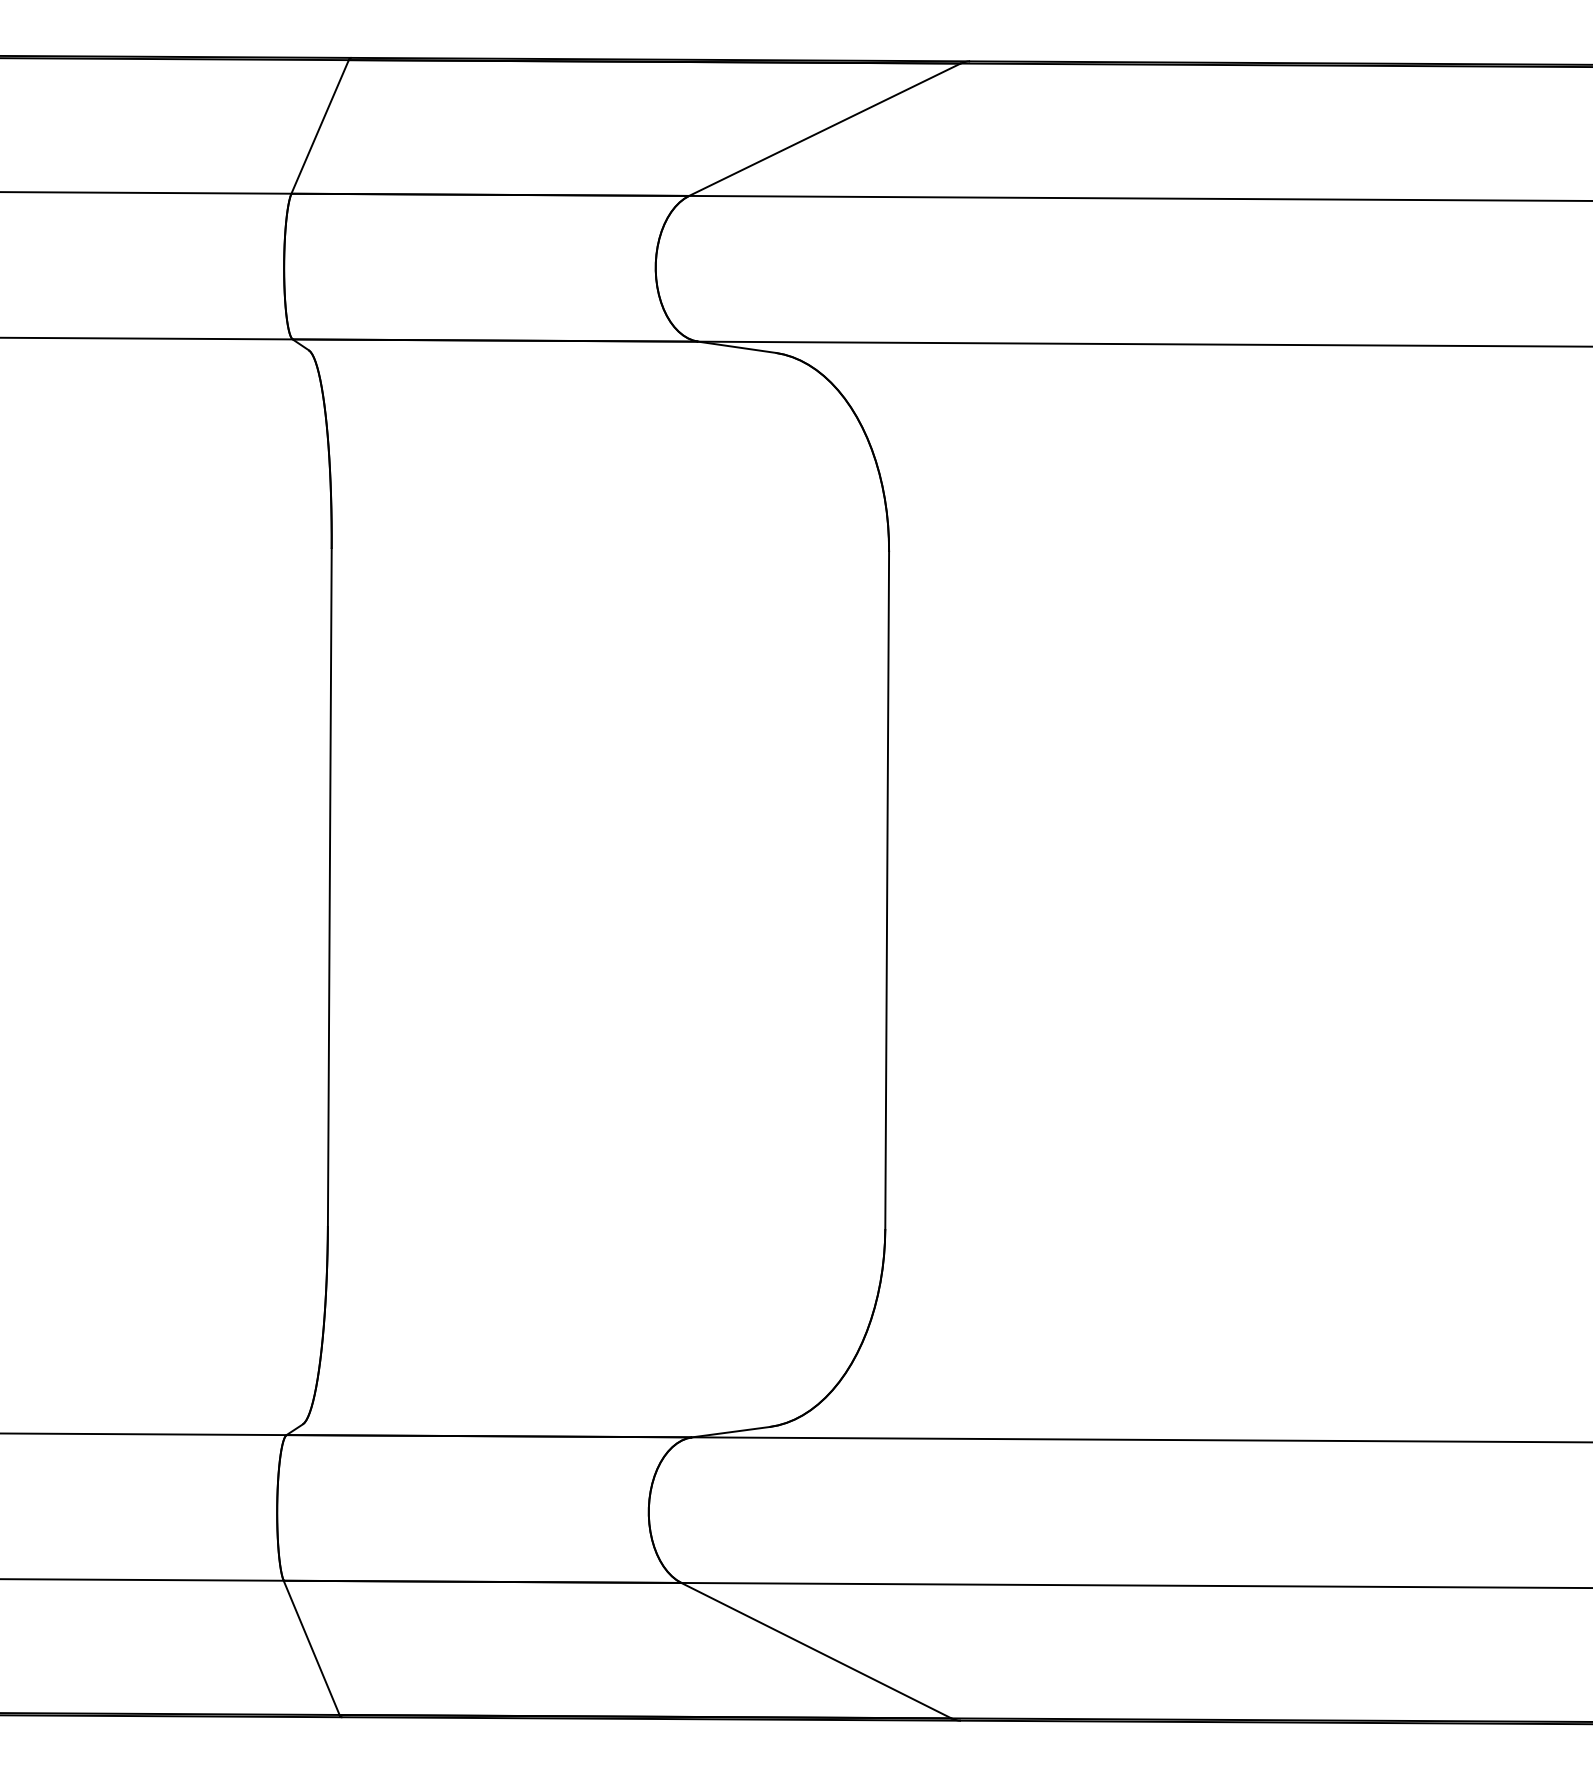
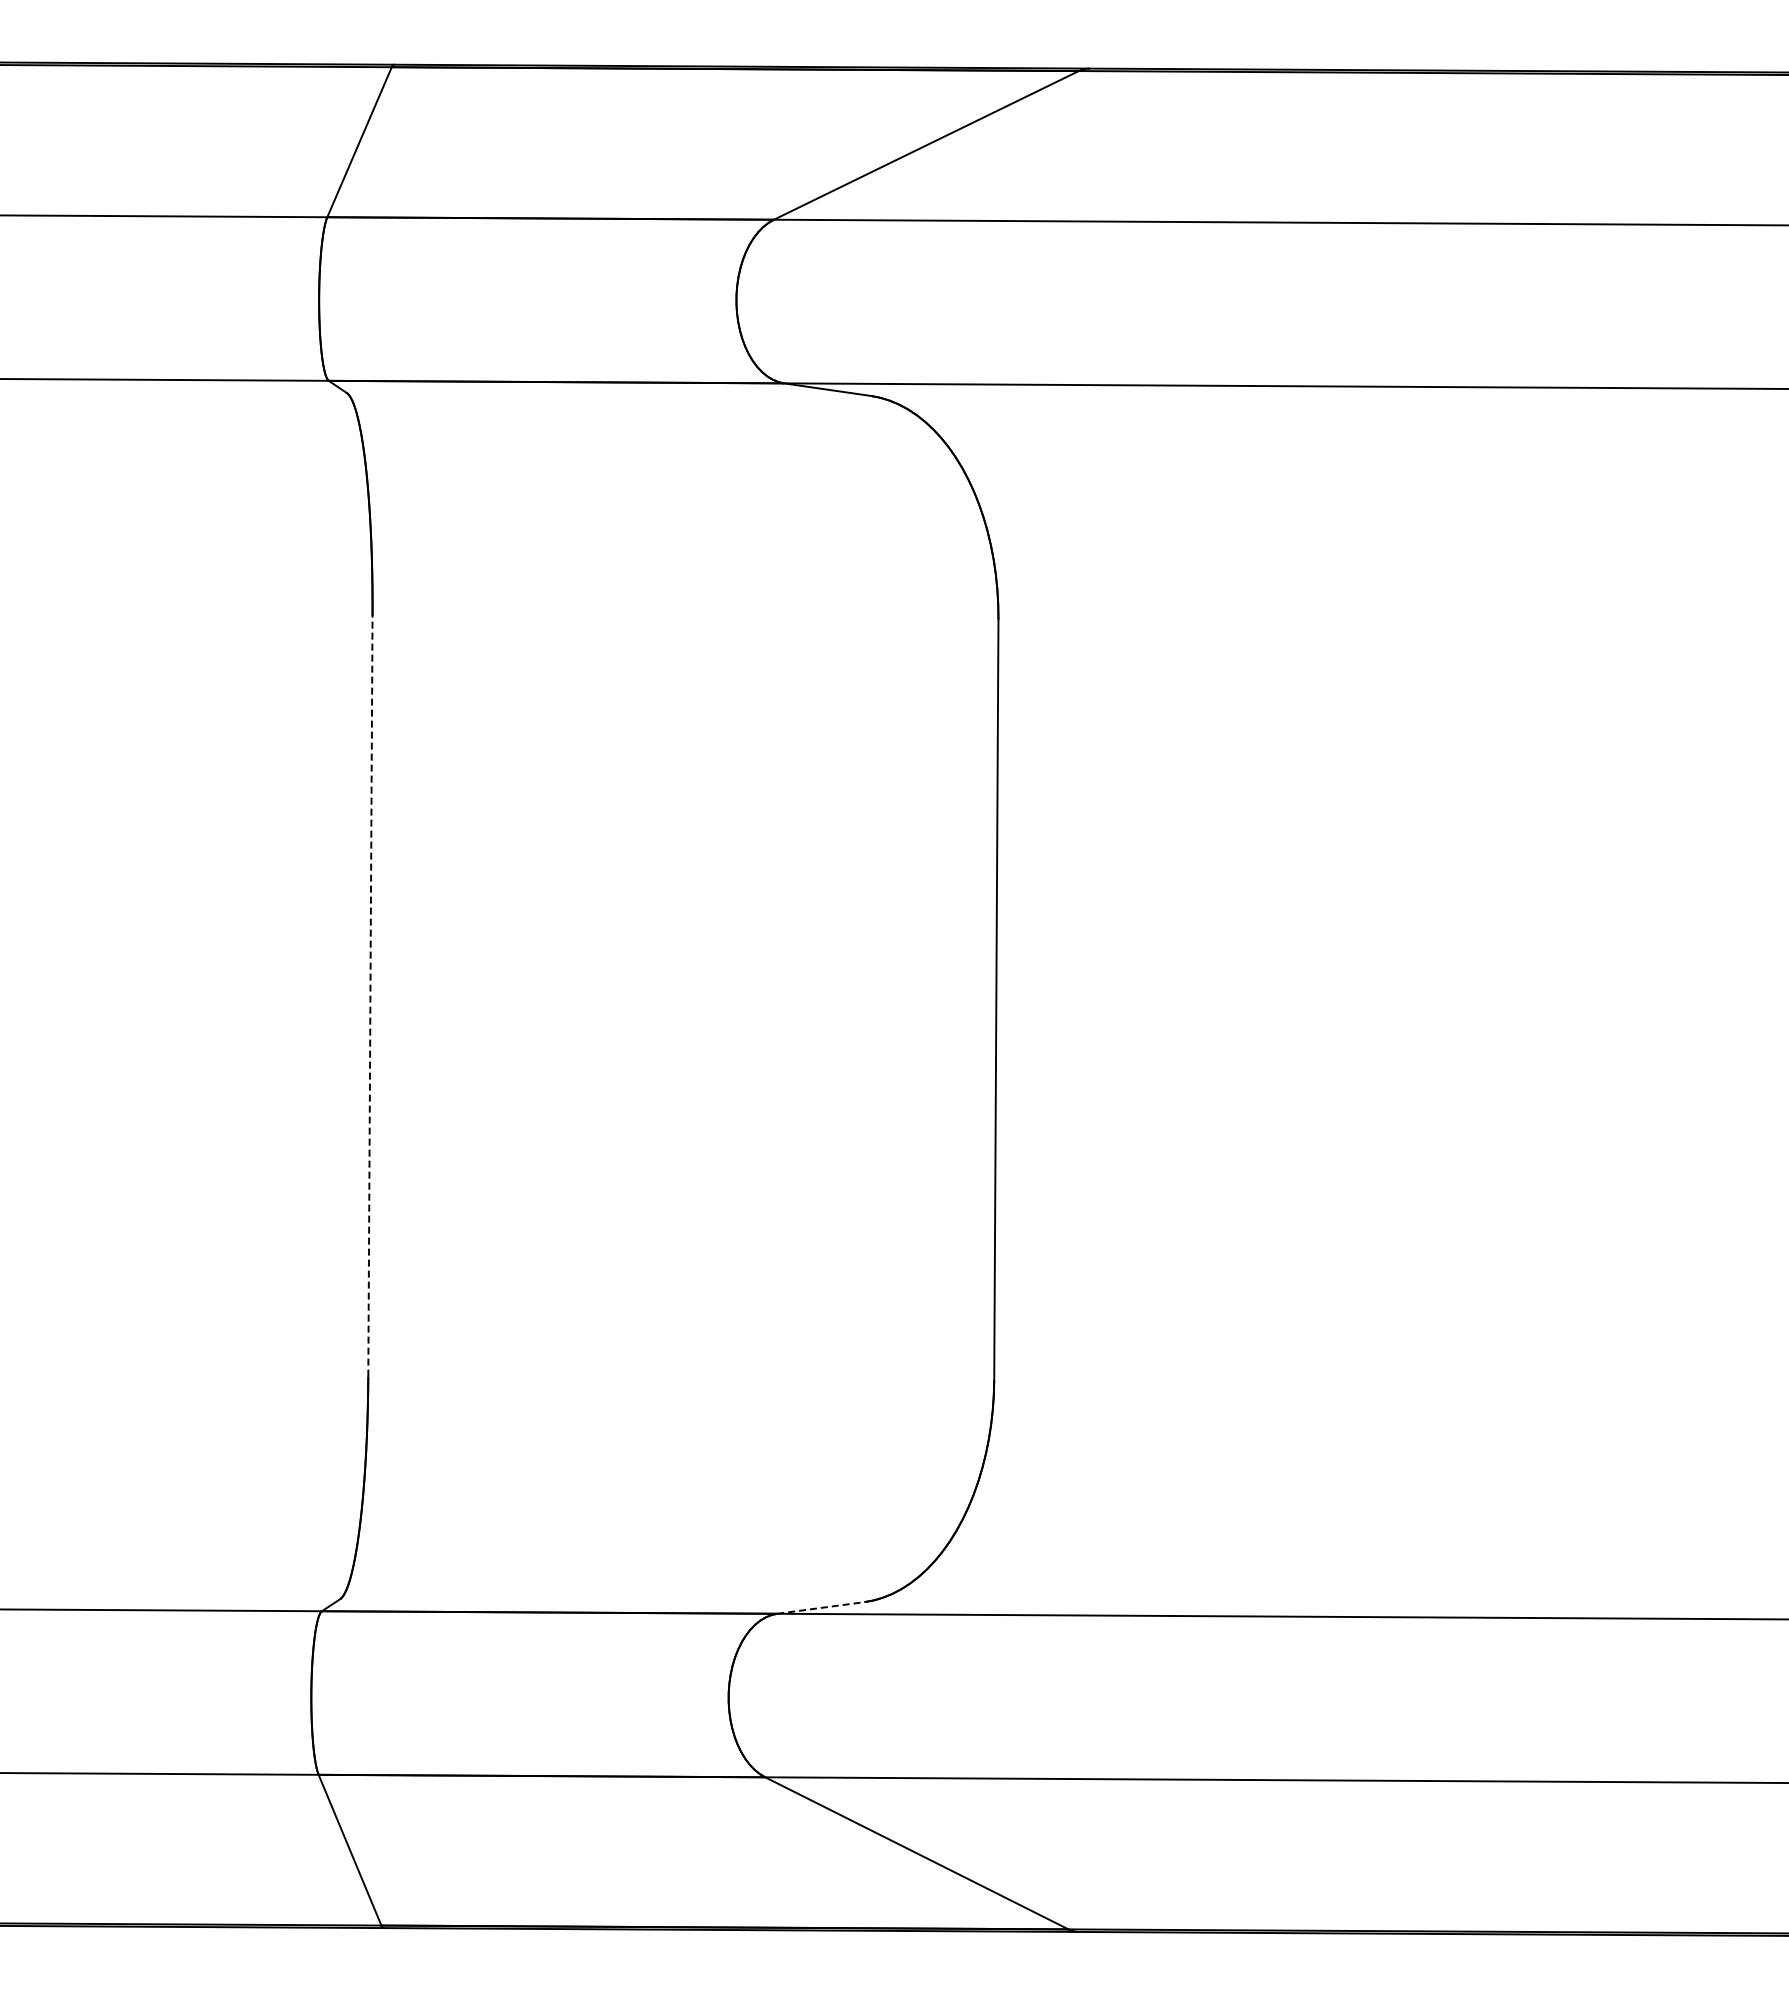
line: (329, 886) -> (370, 995), solid -> dashed
line: (731, 1431) -> (821, 1607), solid -> dashed

